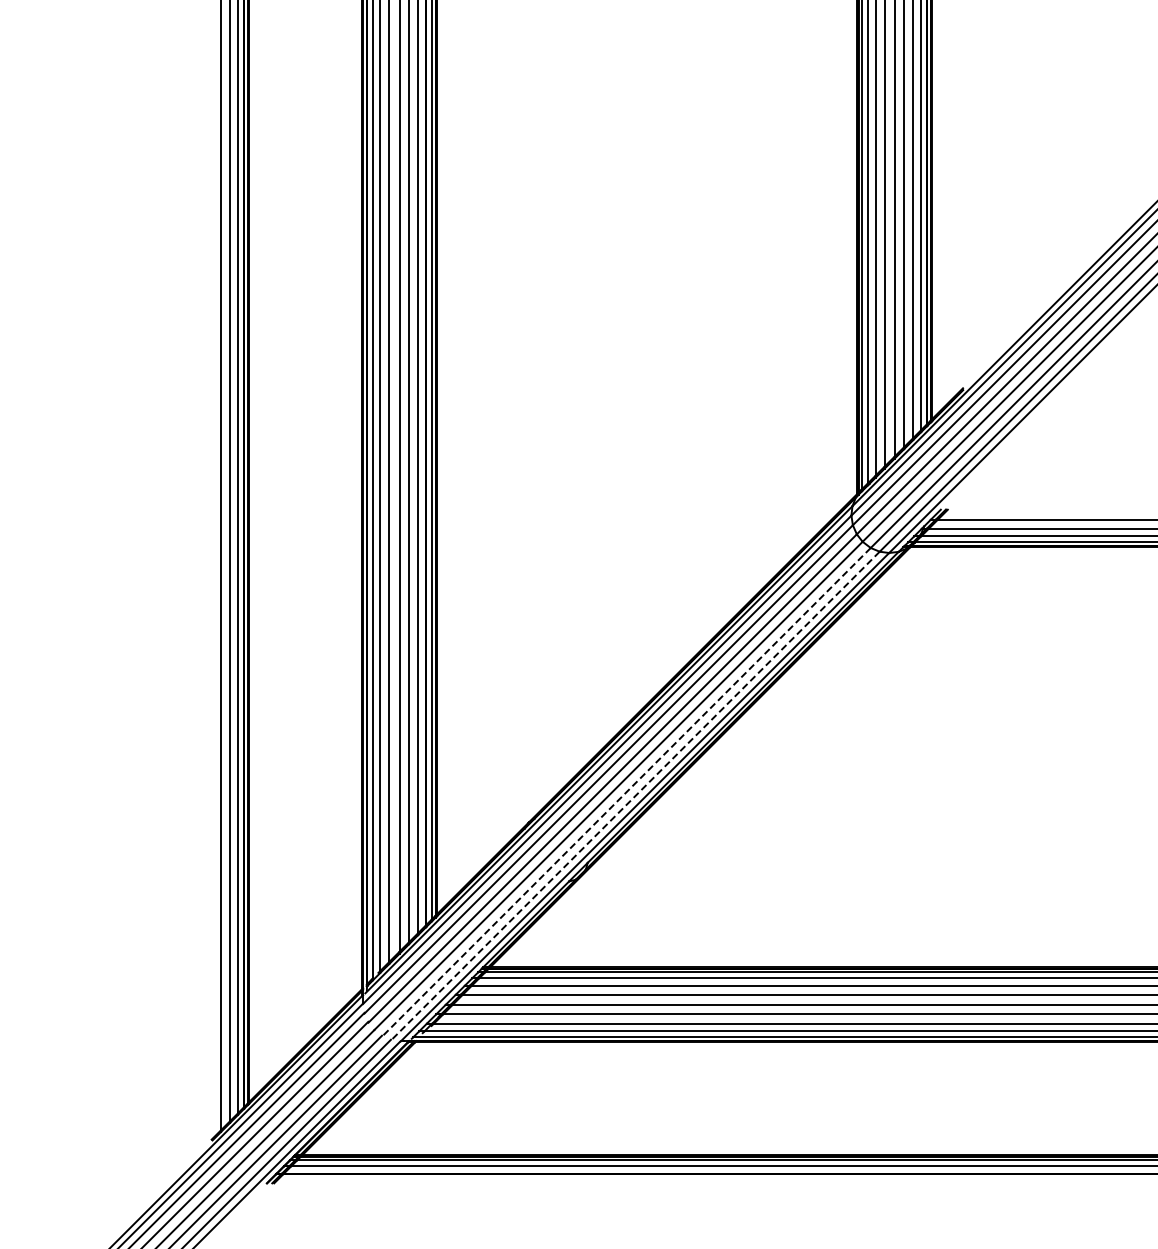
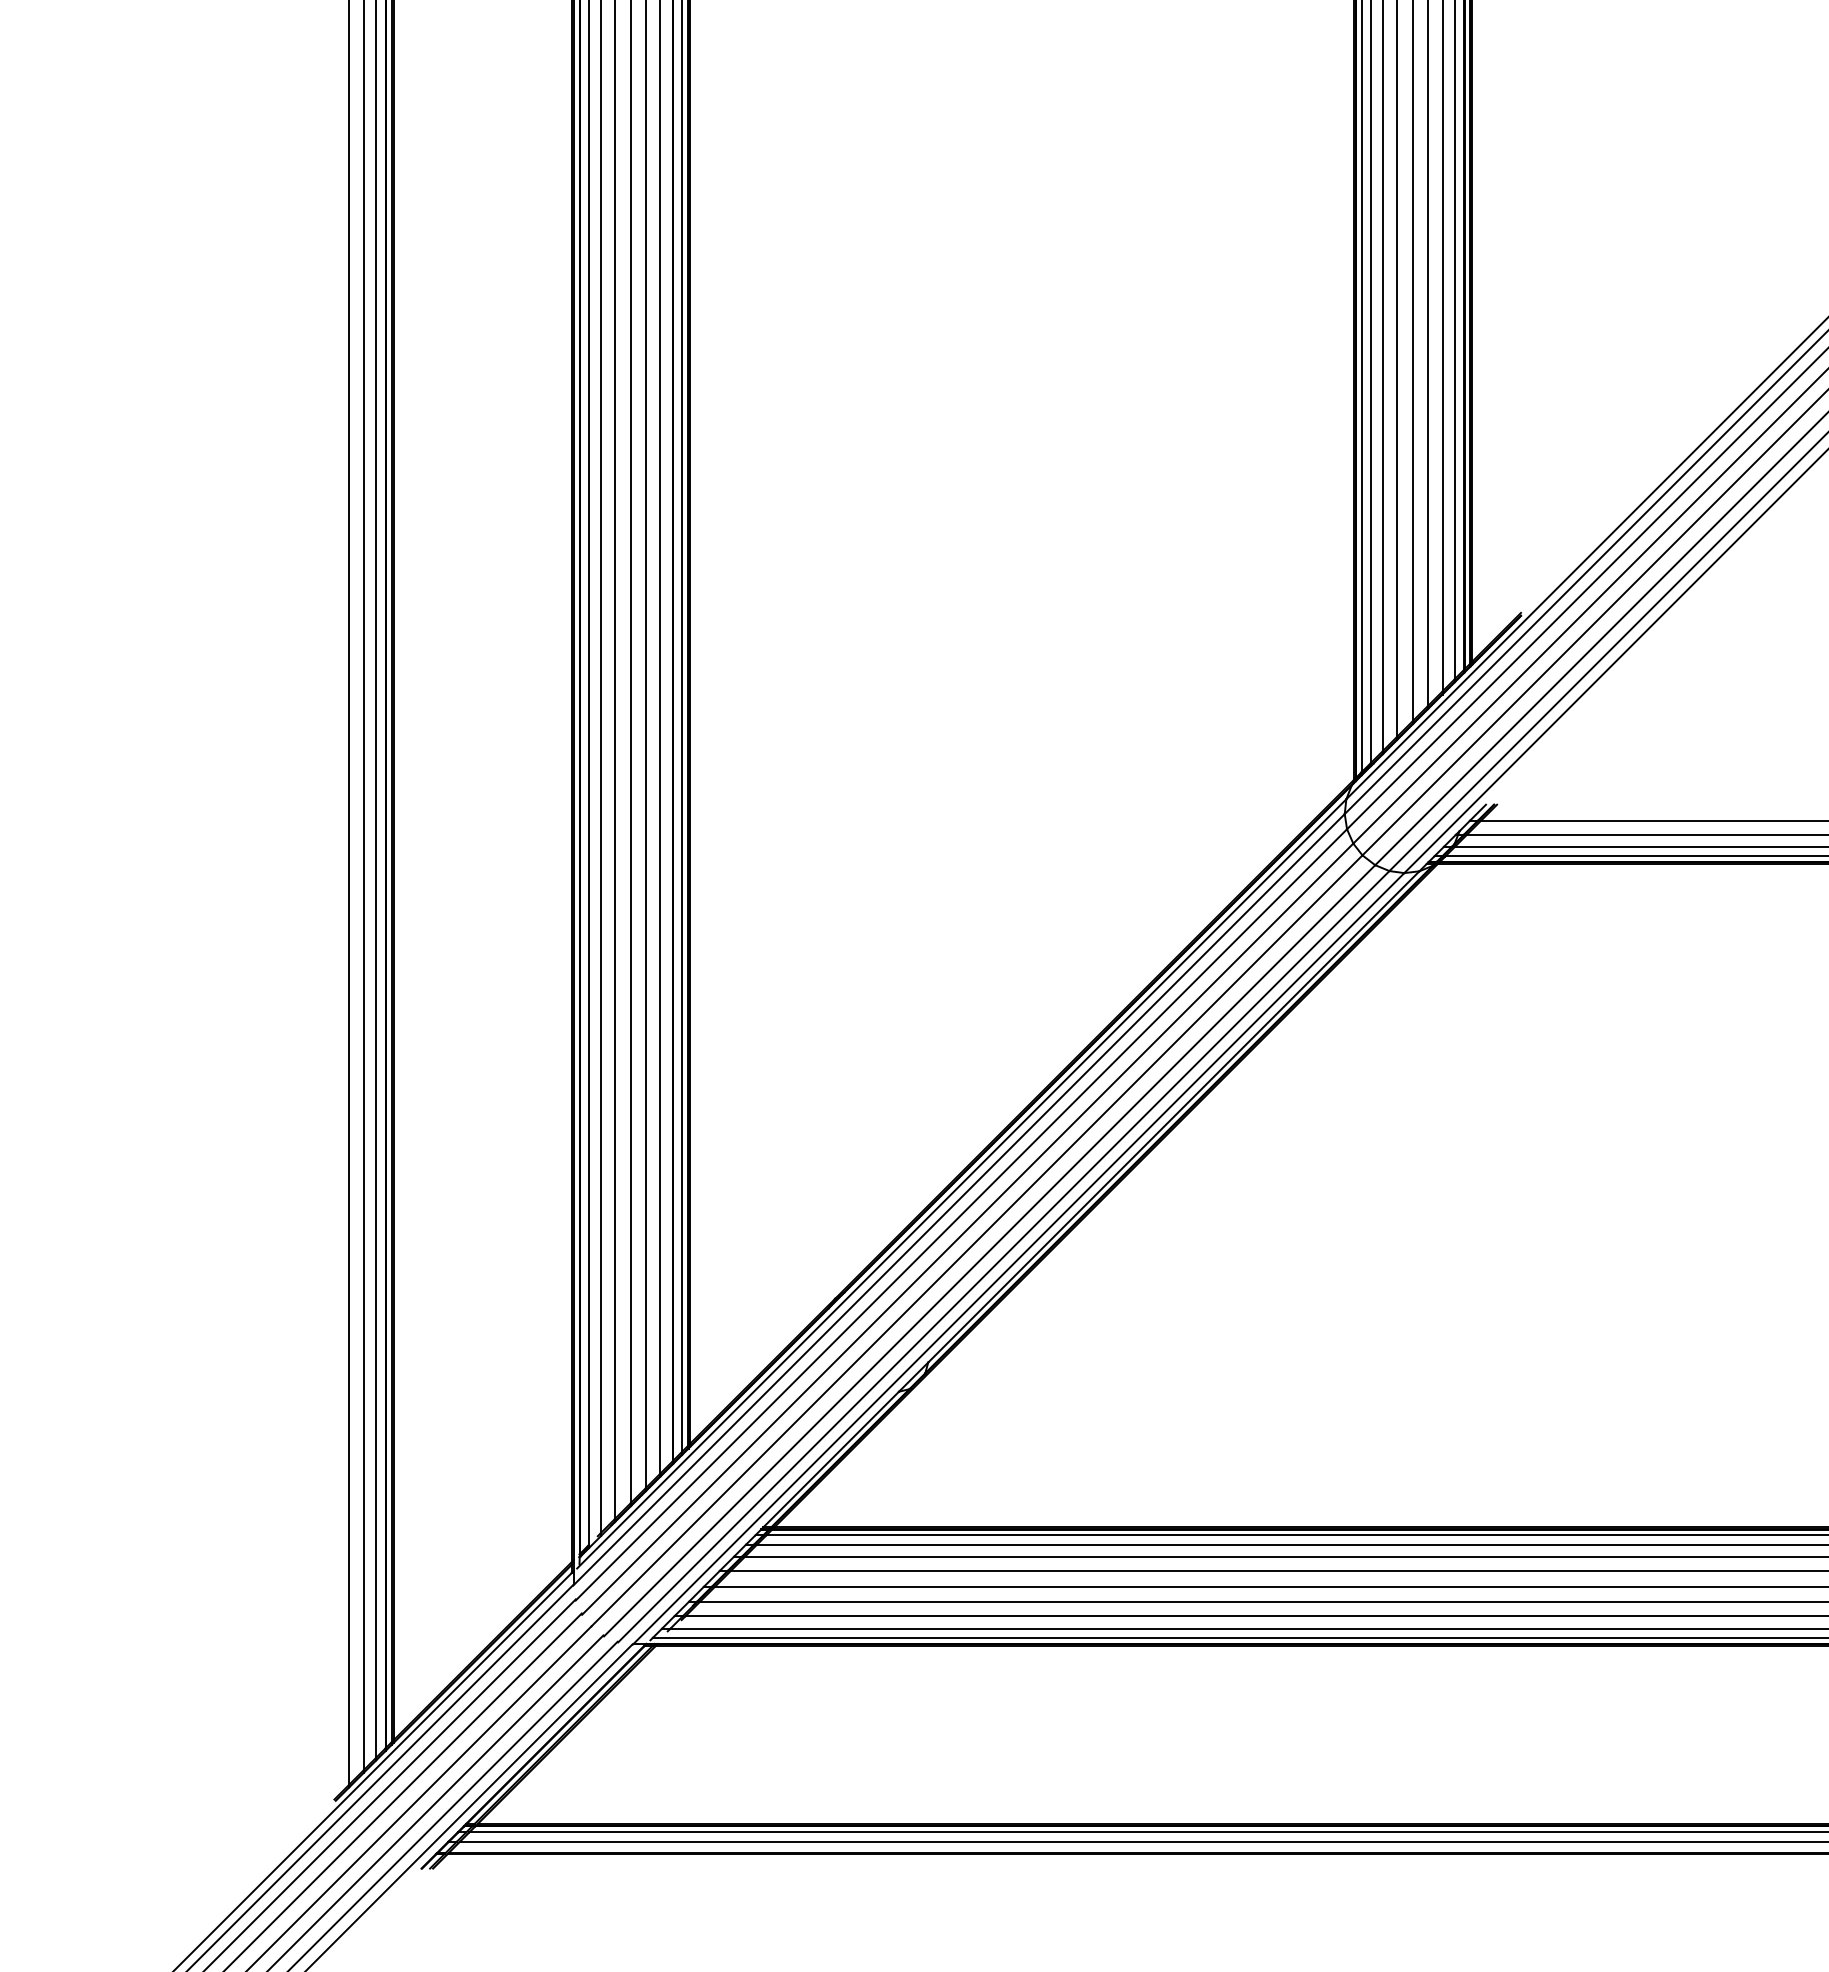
line: (626, 792) -> (989, 1251), dashed -> solid
line: (635, 796) -> (1003, 1257), dashed -> solid

